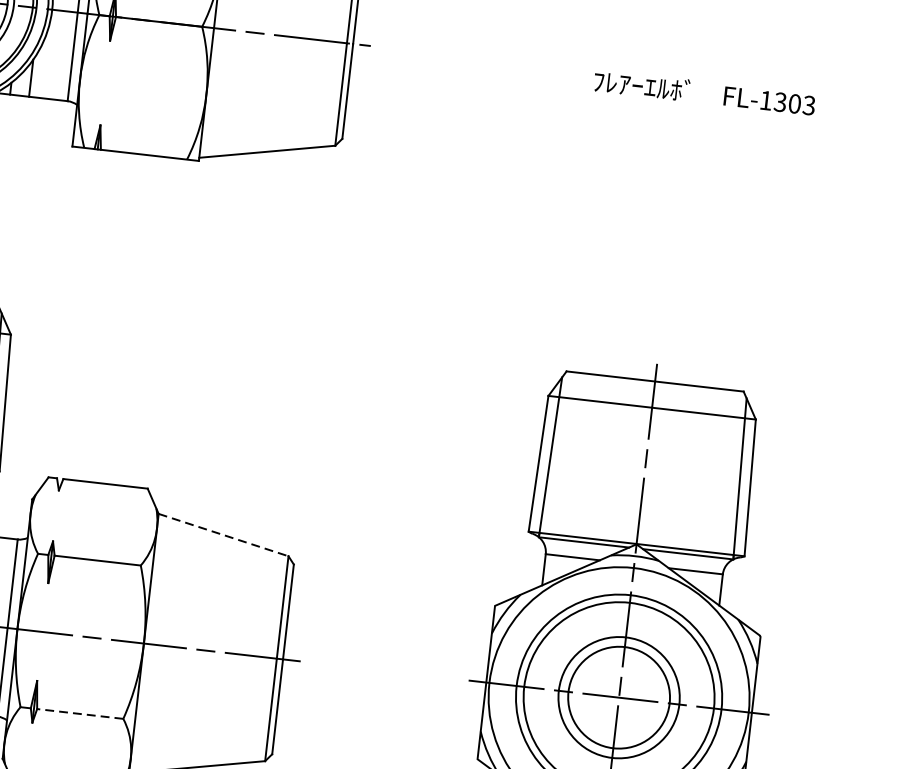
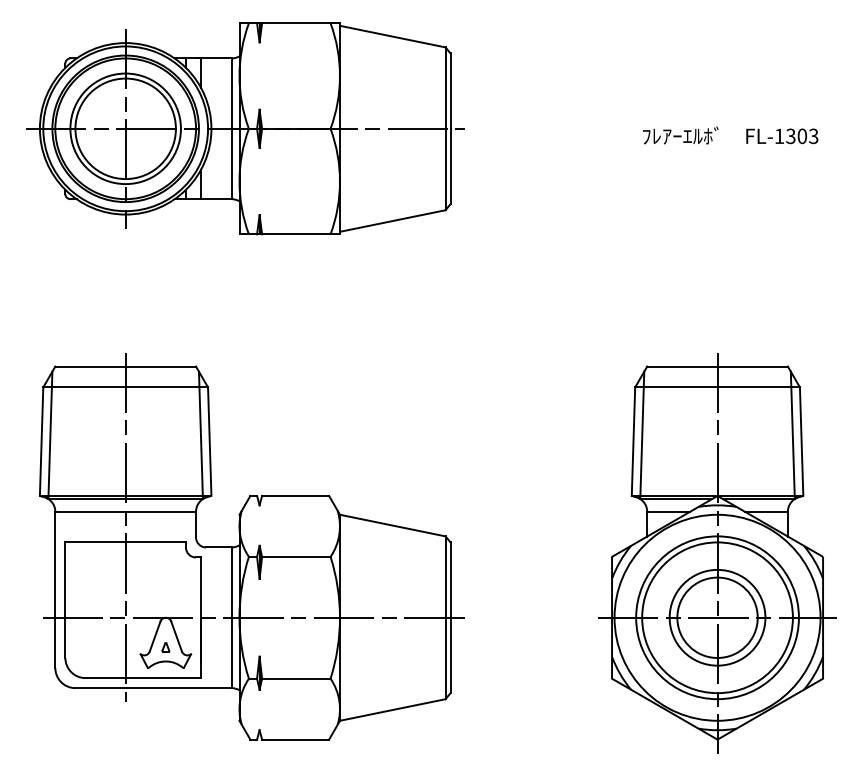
line: (223, 534) -> (392, 525), dashed -> solid
line: (79, 713) -> (295, 678), dashed -> solid

